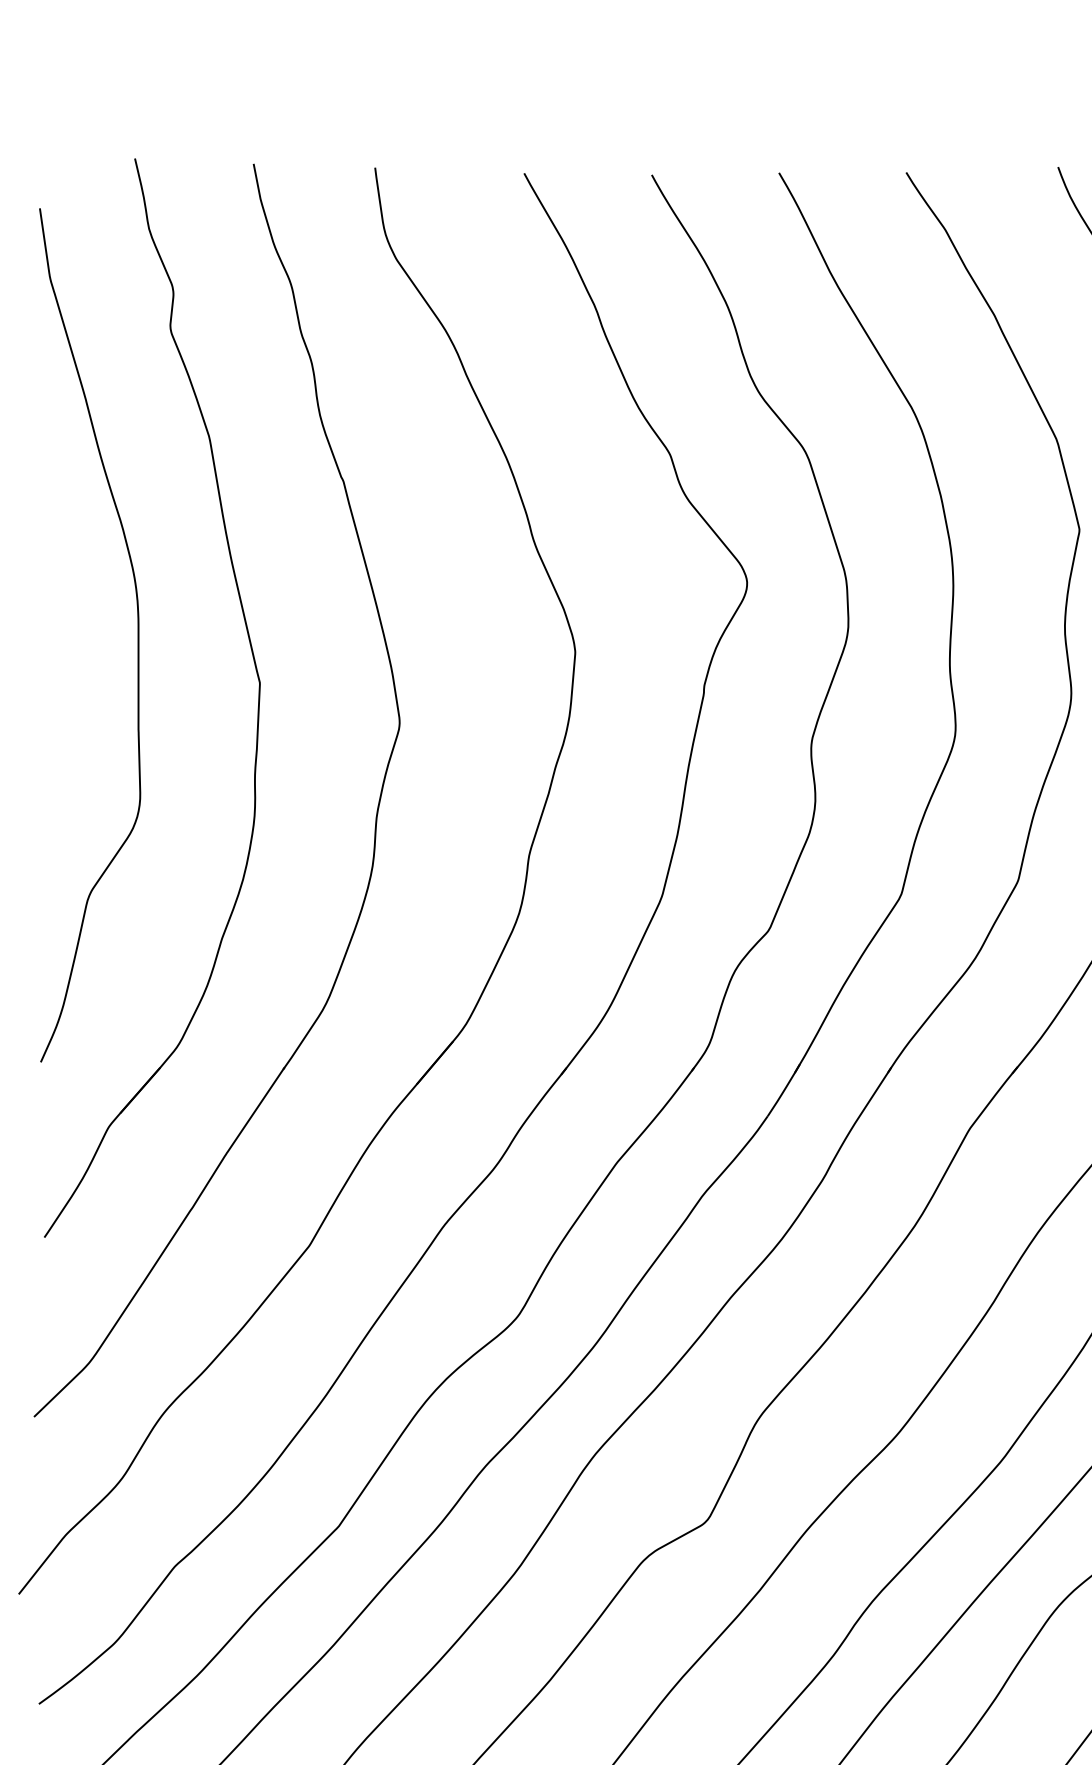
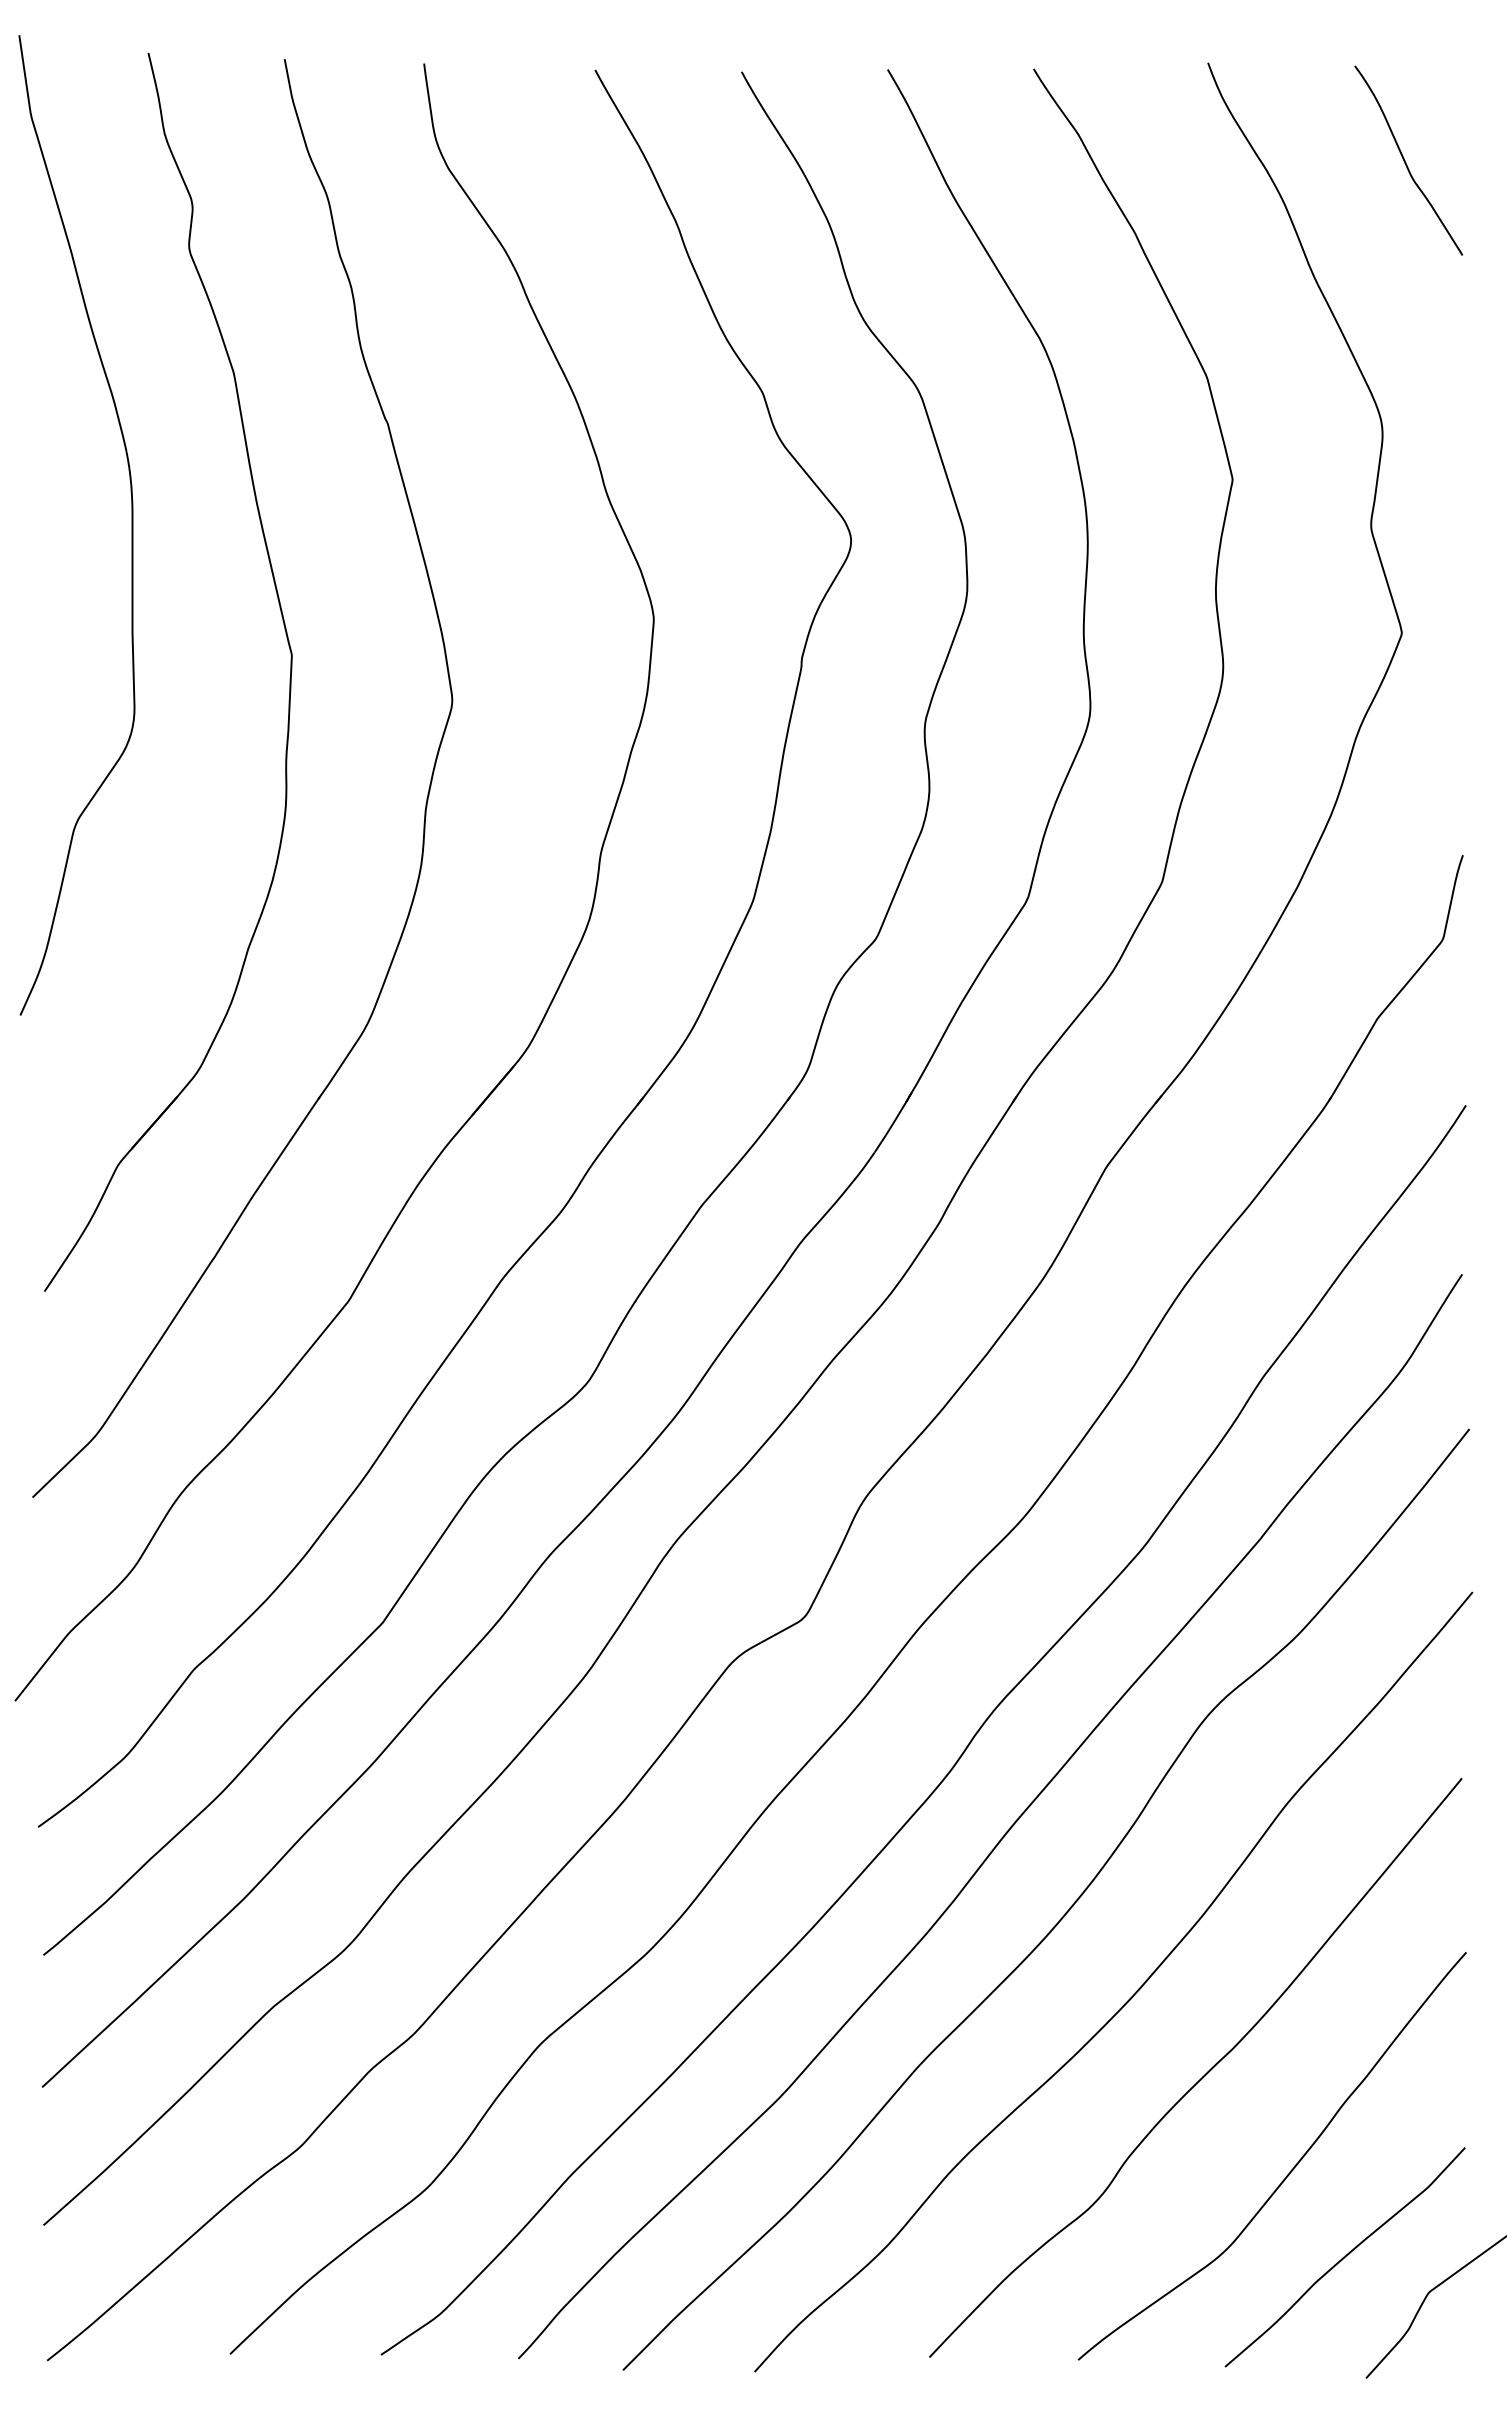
curve: (137, 635) -> (131, 525), moved

